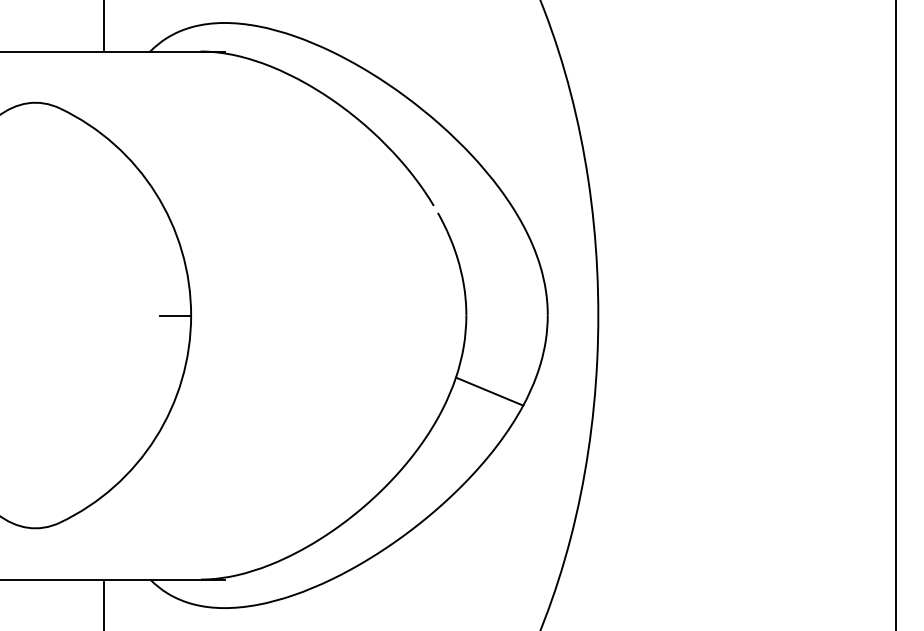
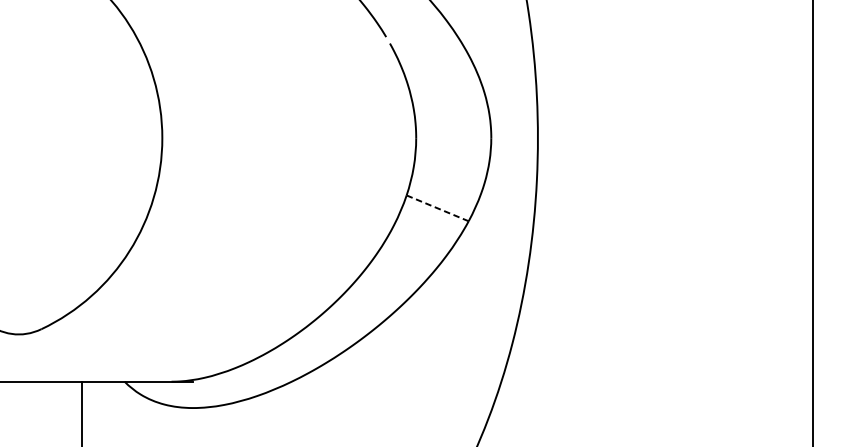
line: (175, 315) -> (147, 138), removed
line: (490, 391) -> (438, 208), solid -> dashed

